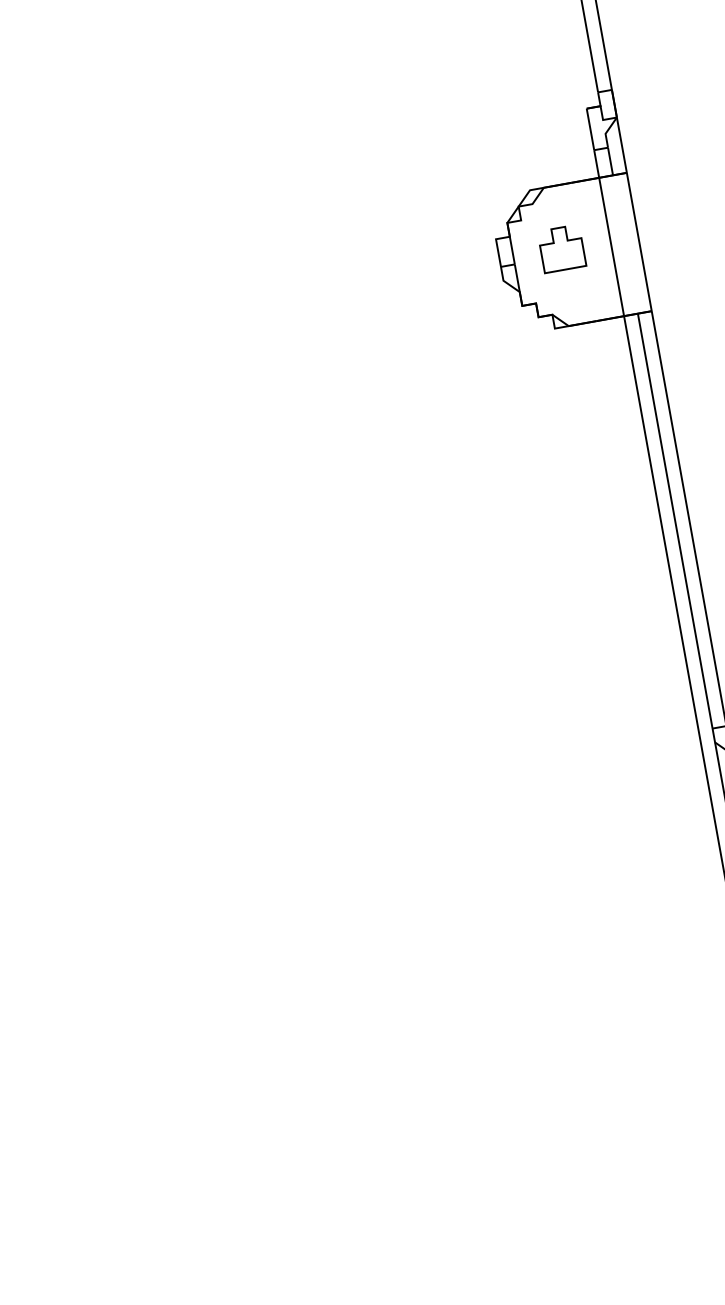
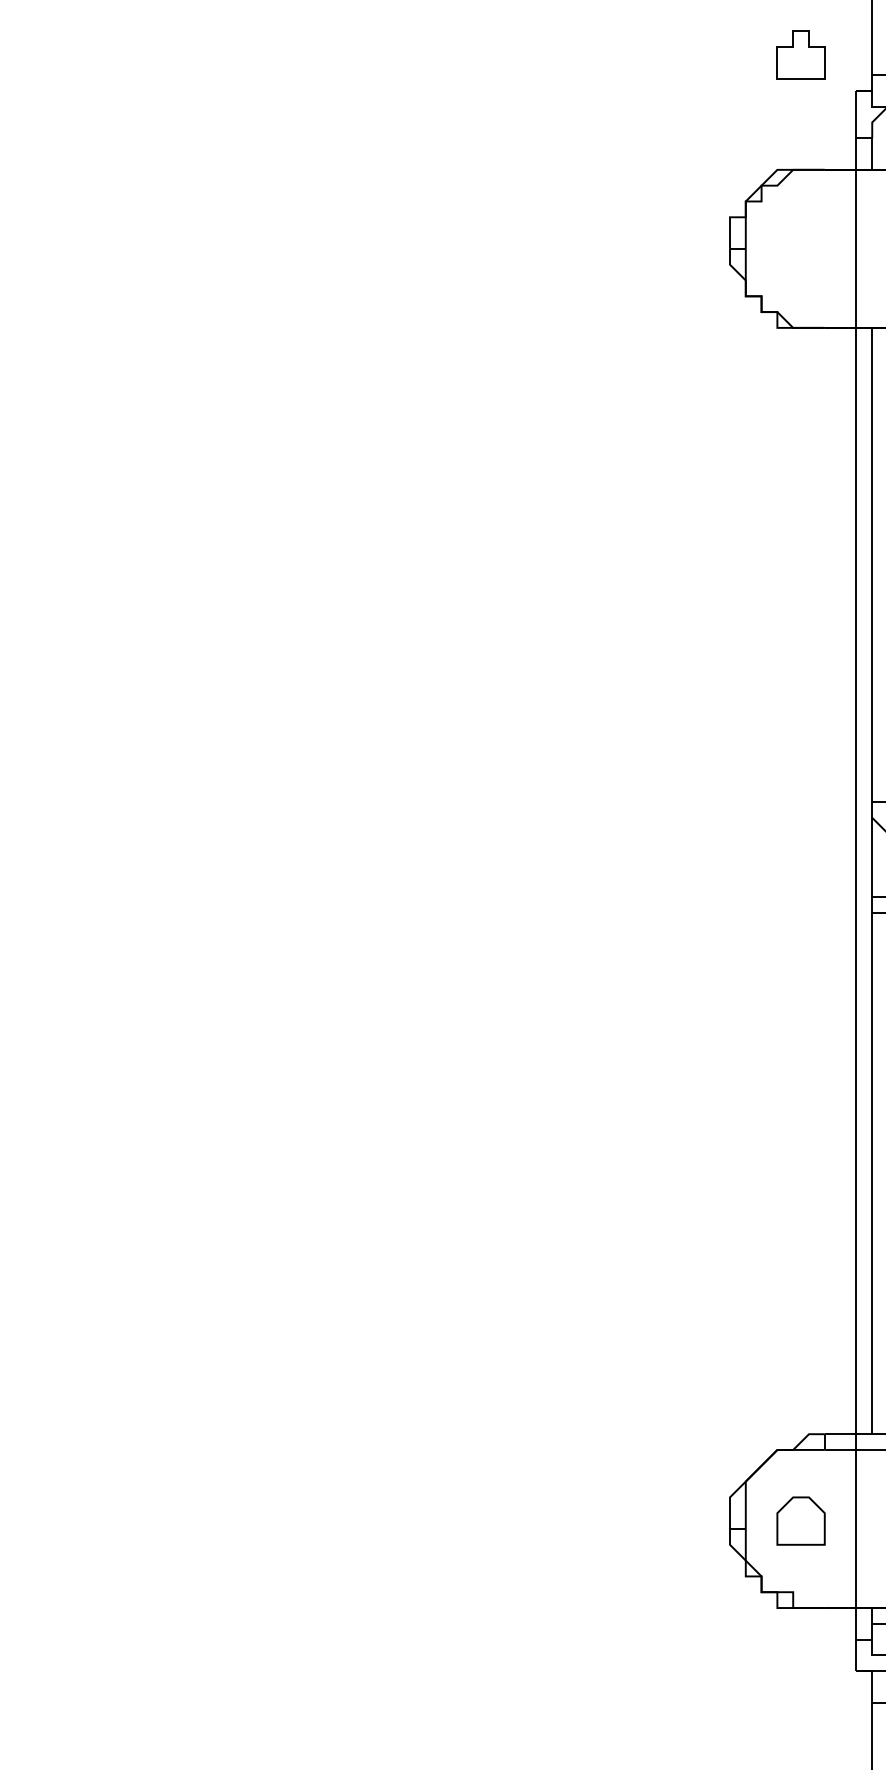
part: (561, 248) -> (800, 54), moved

